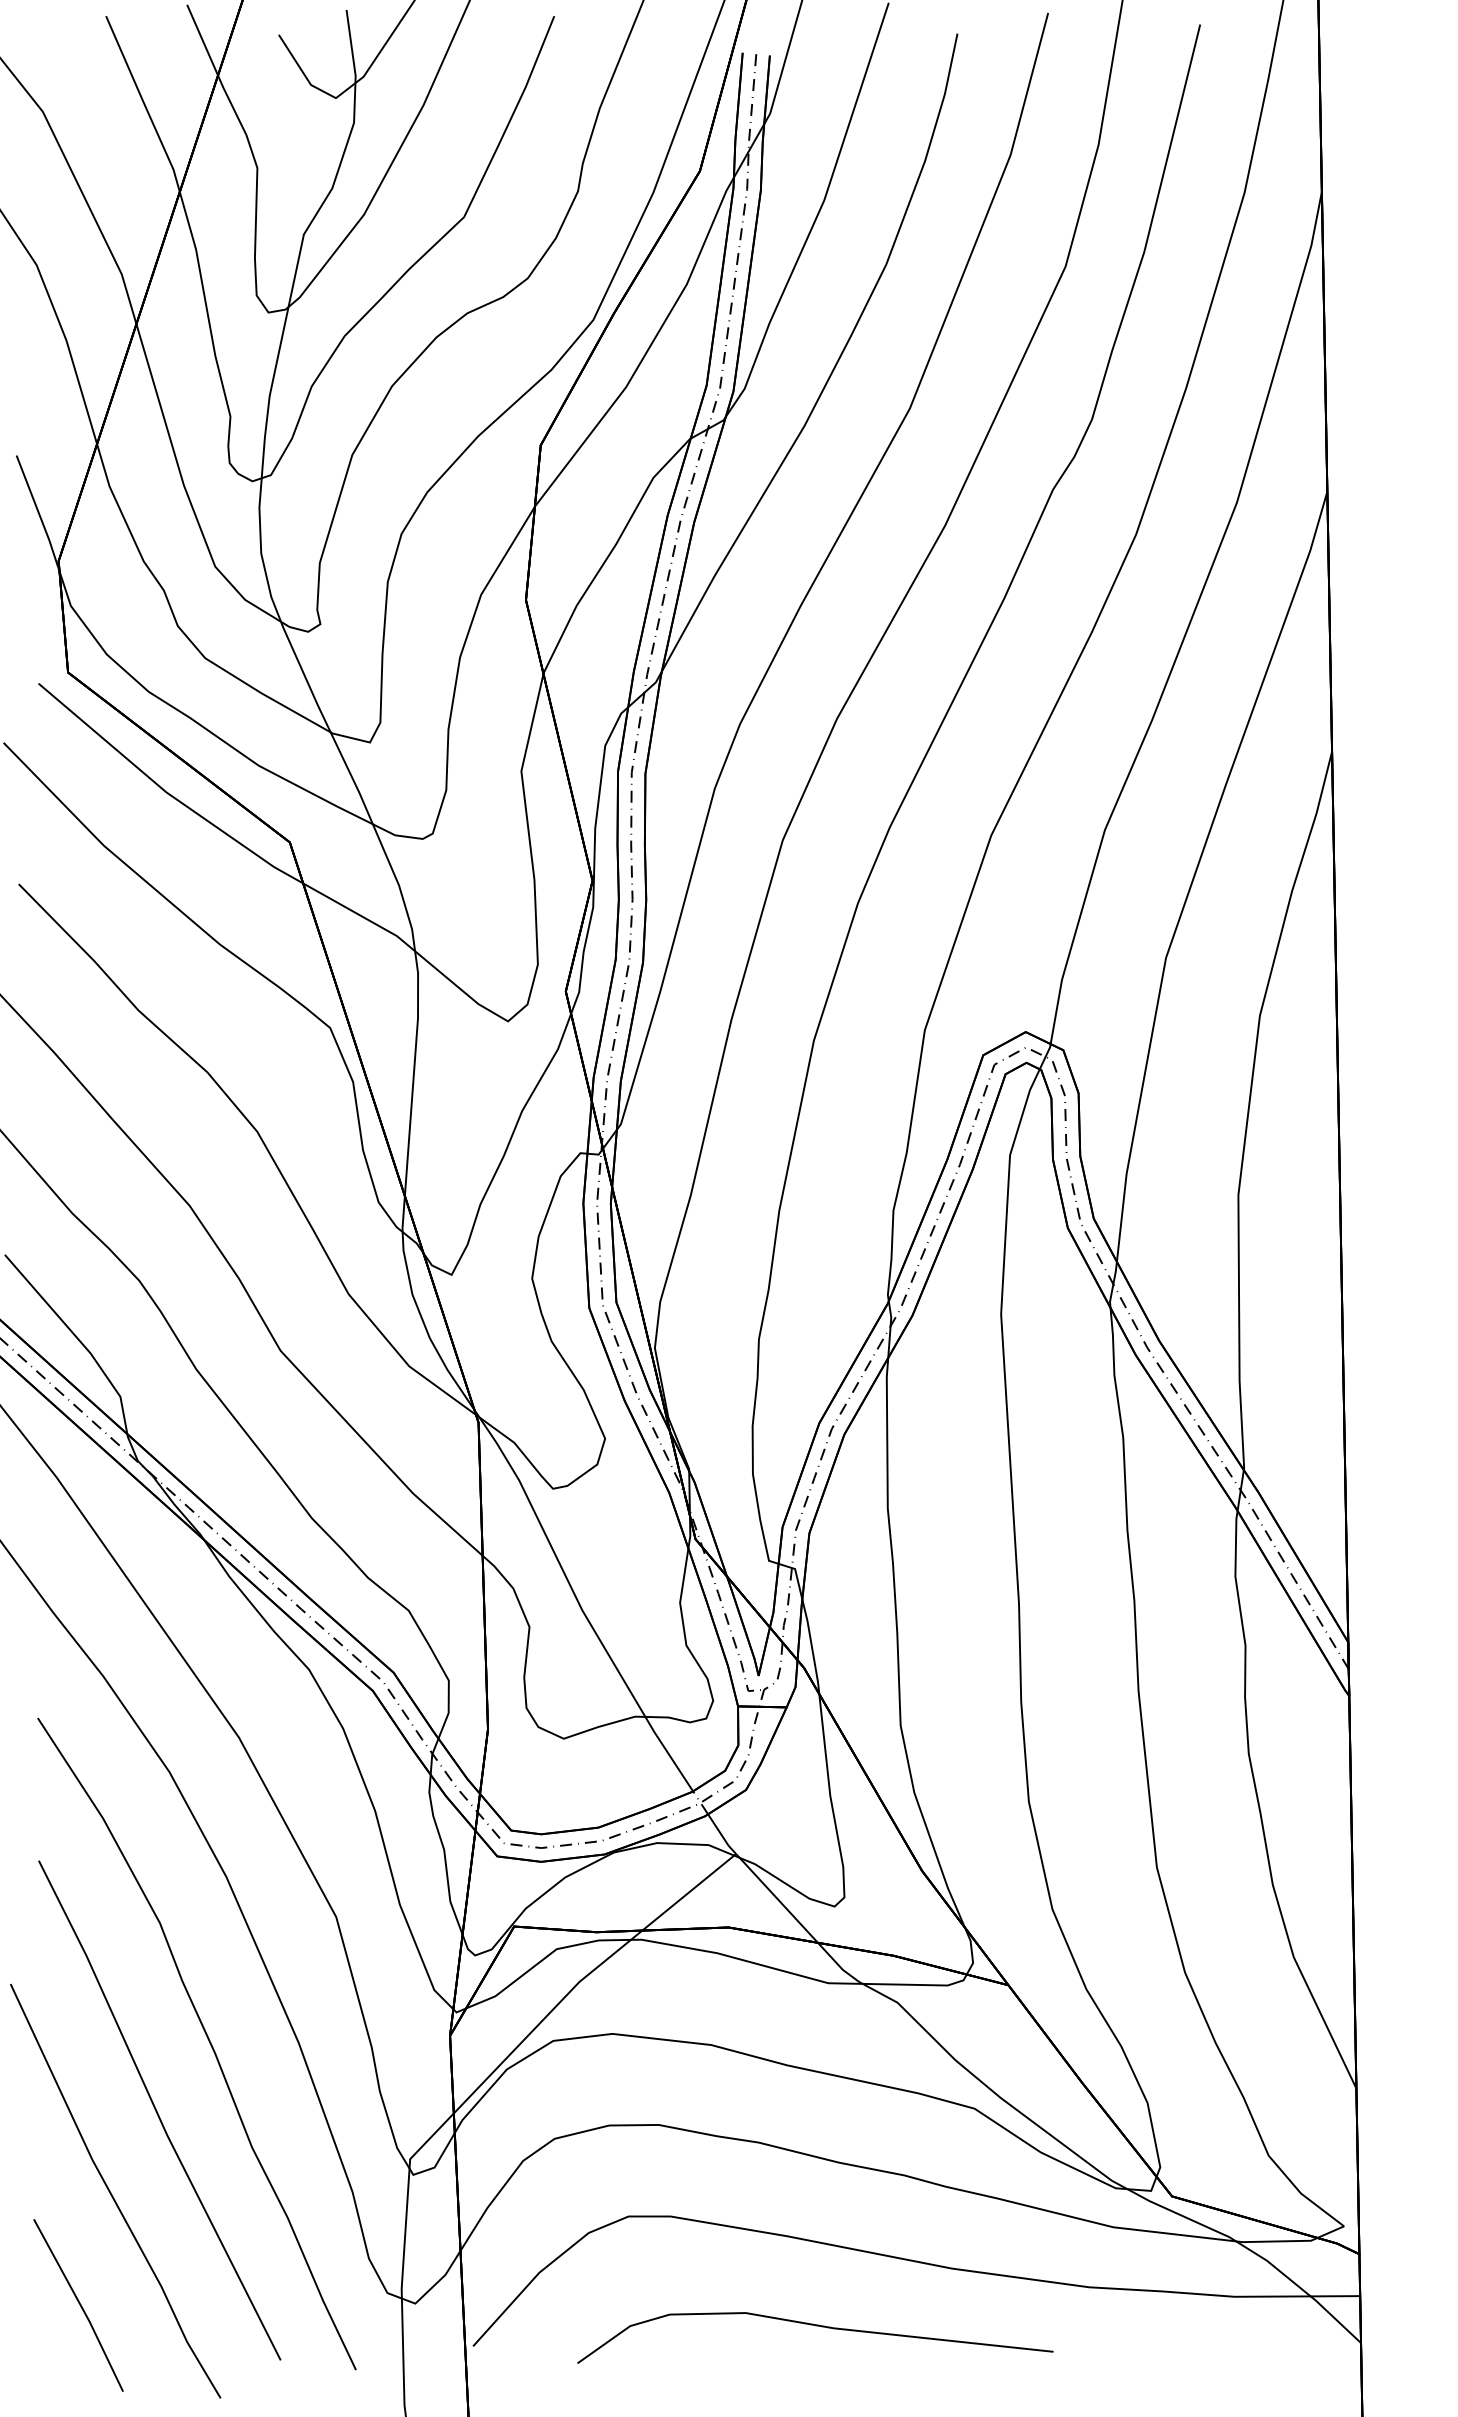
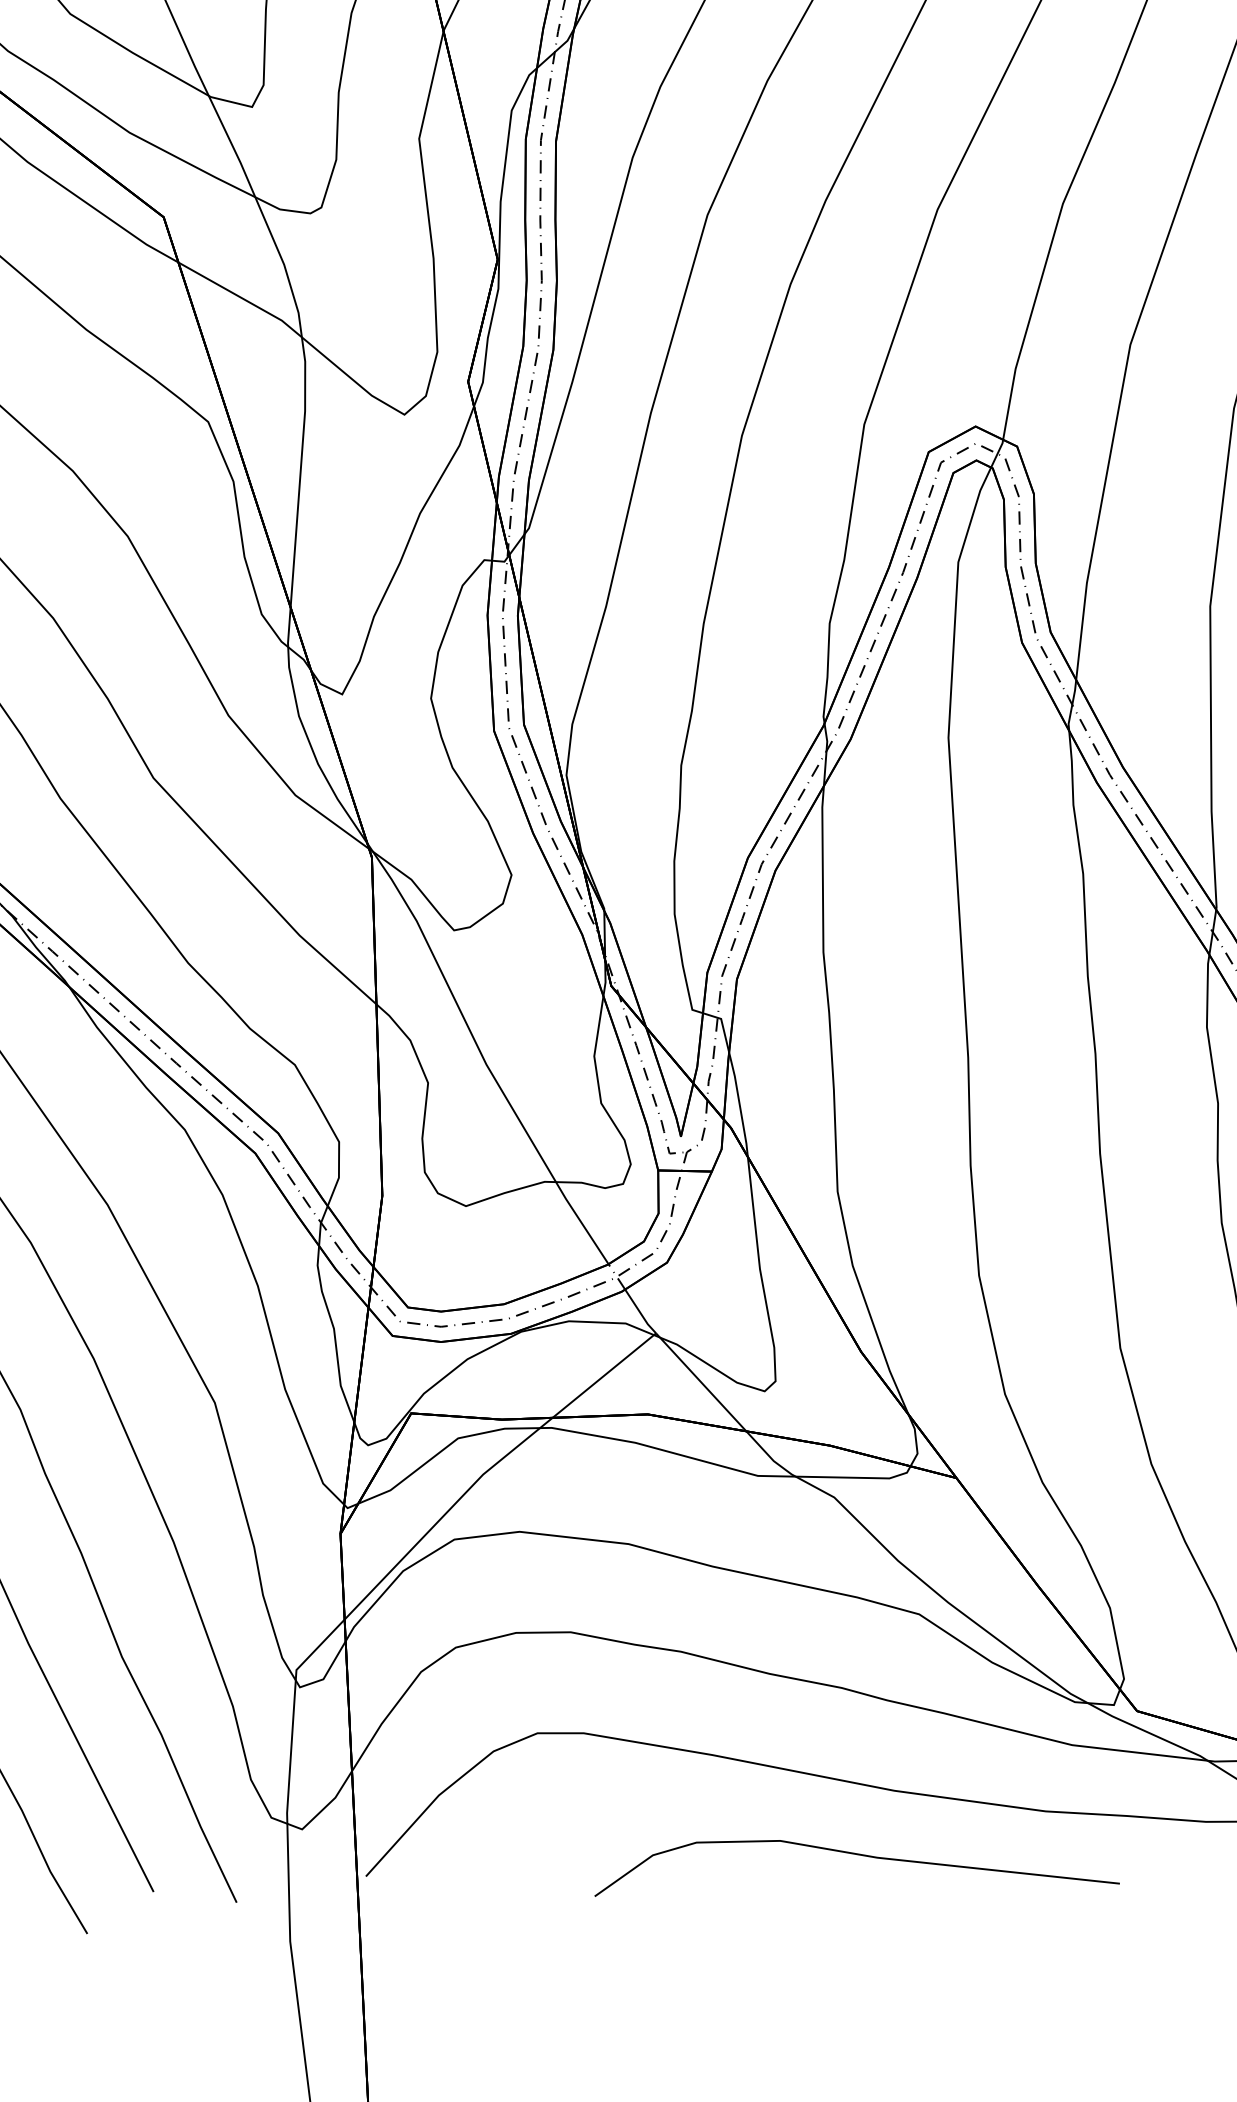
curve: (816, 2326) -> (858, 1855), moved

